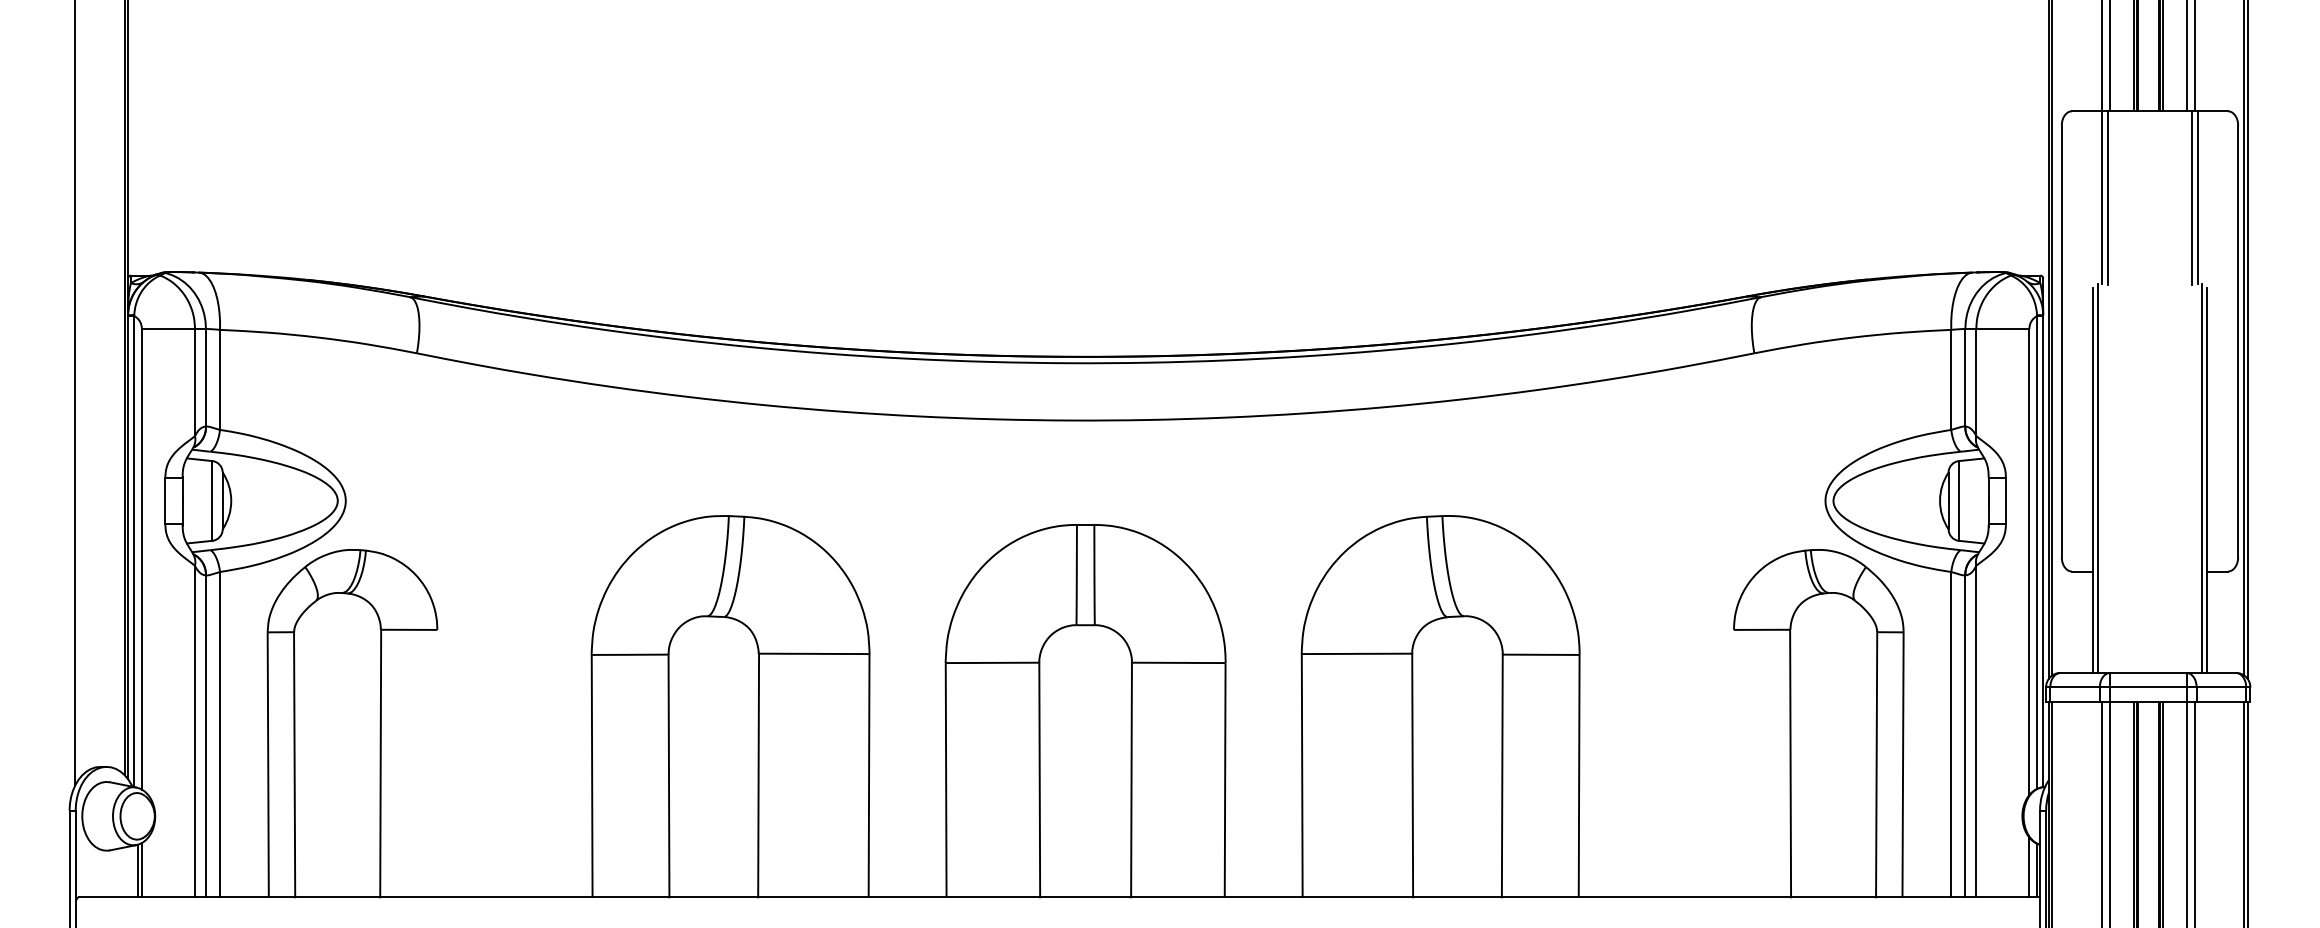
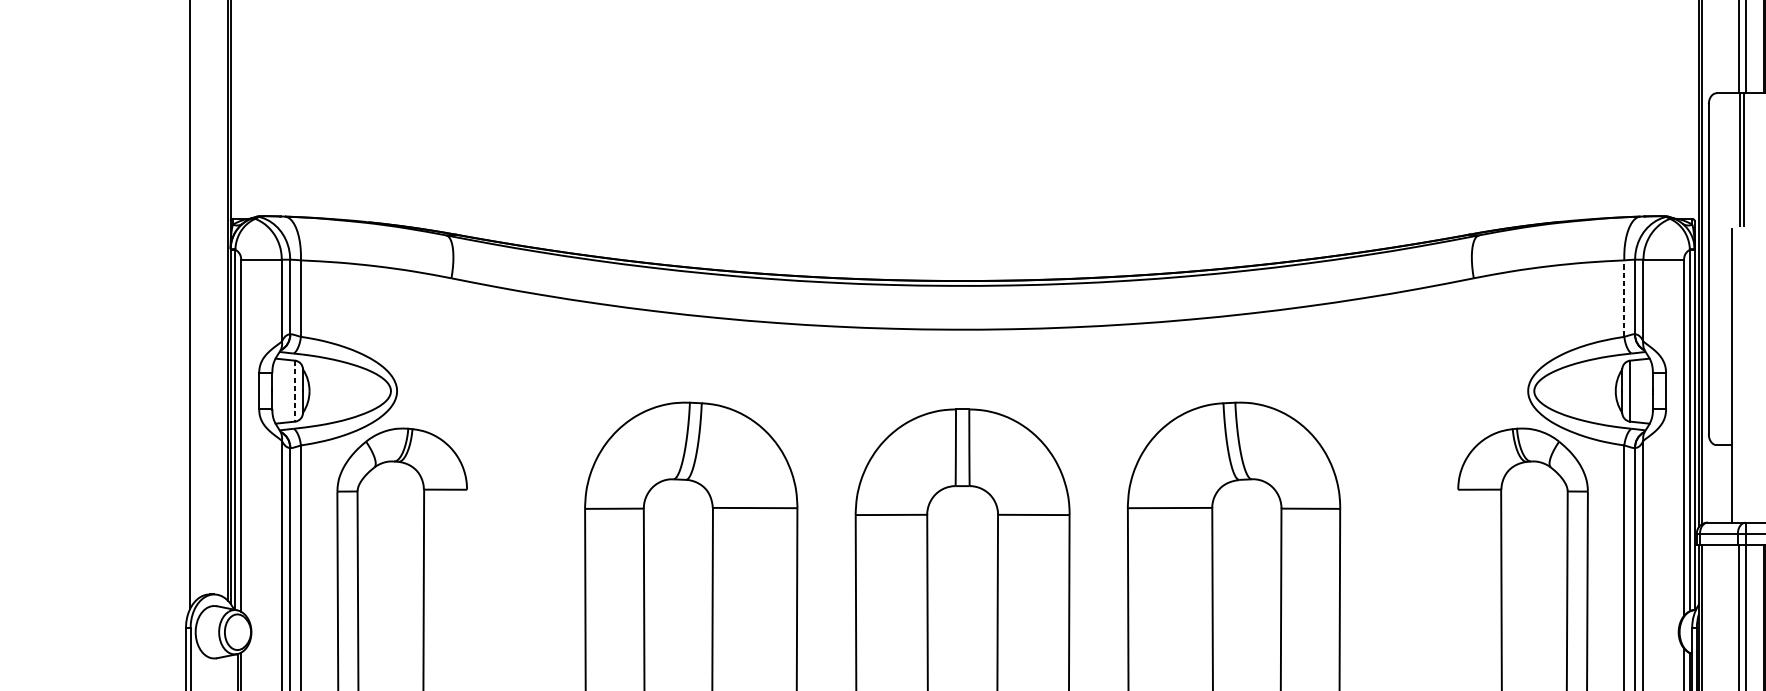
line: (1951, 379) -> (1624, 298), solid -> dashed
line: (2098, 477) -> (1736, 373), removed
line: (212, 500) -> (295, 390), solid -> dashed

